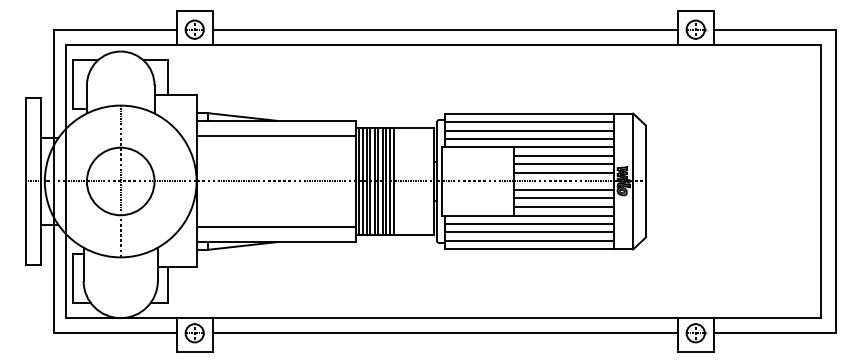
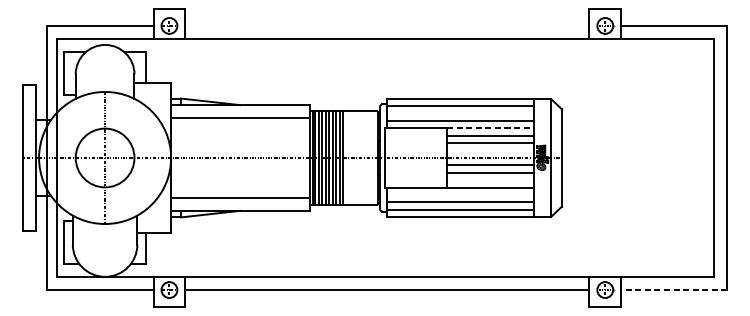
line: (444, 29) -> (386, 25), removed
line: (529, 130) -> (460, 113), removed
line: (564, 147) -> (491, 128), solid -> dashed
line: (563, 172) -> (490, 150), removed
line: (563, 207) -> (490, 180), removed
line: (529, 223) -> (460, 194), removed
line: (774, 333) -> (673, 290), solid -> dashed

